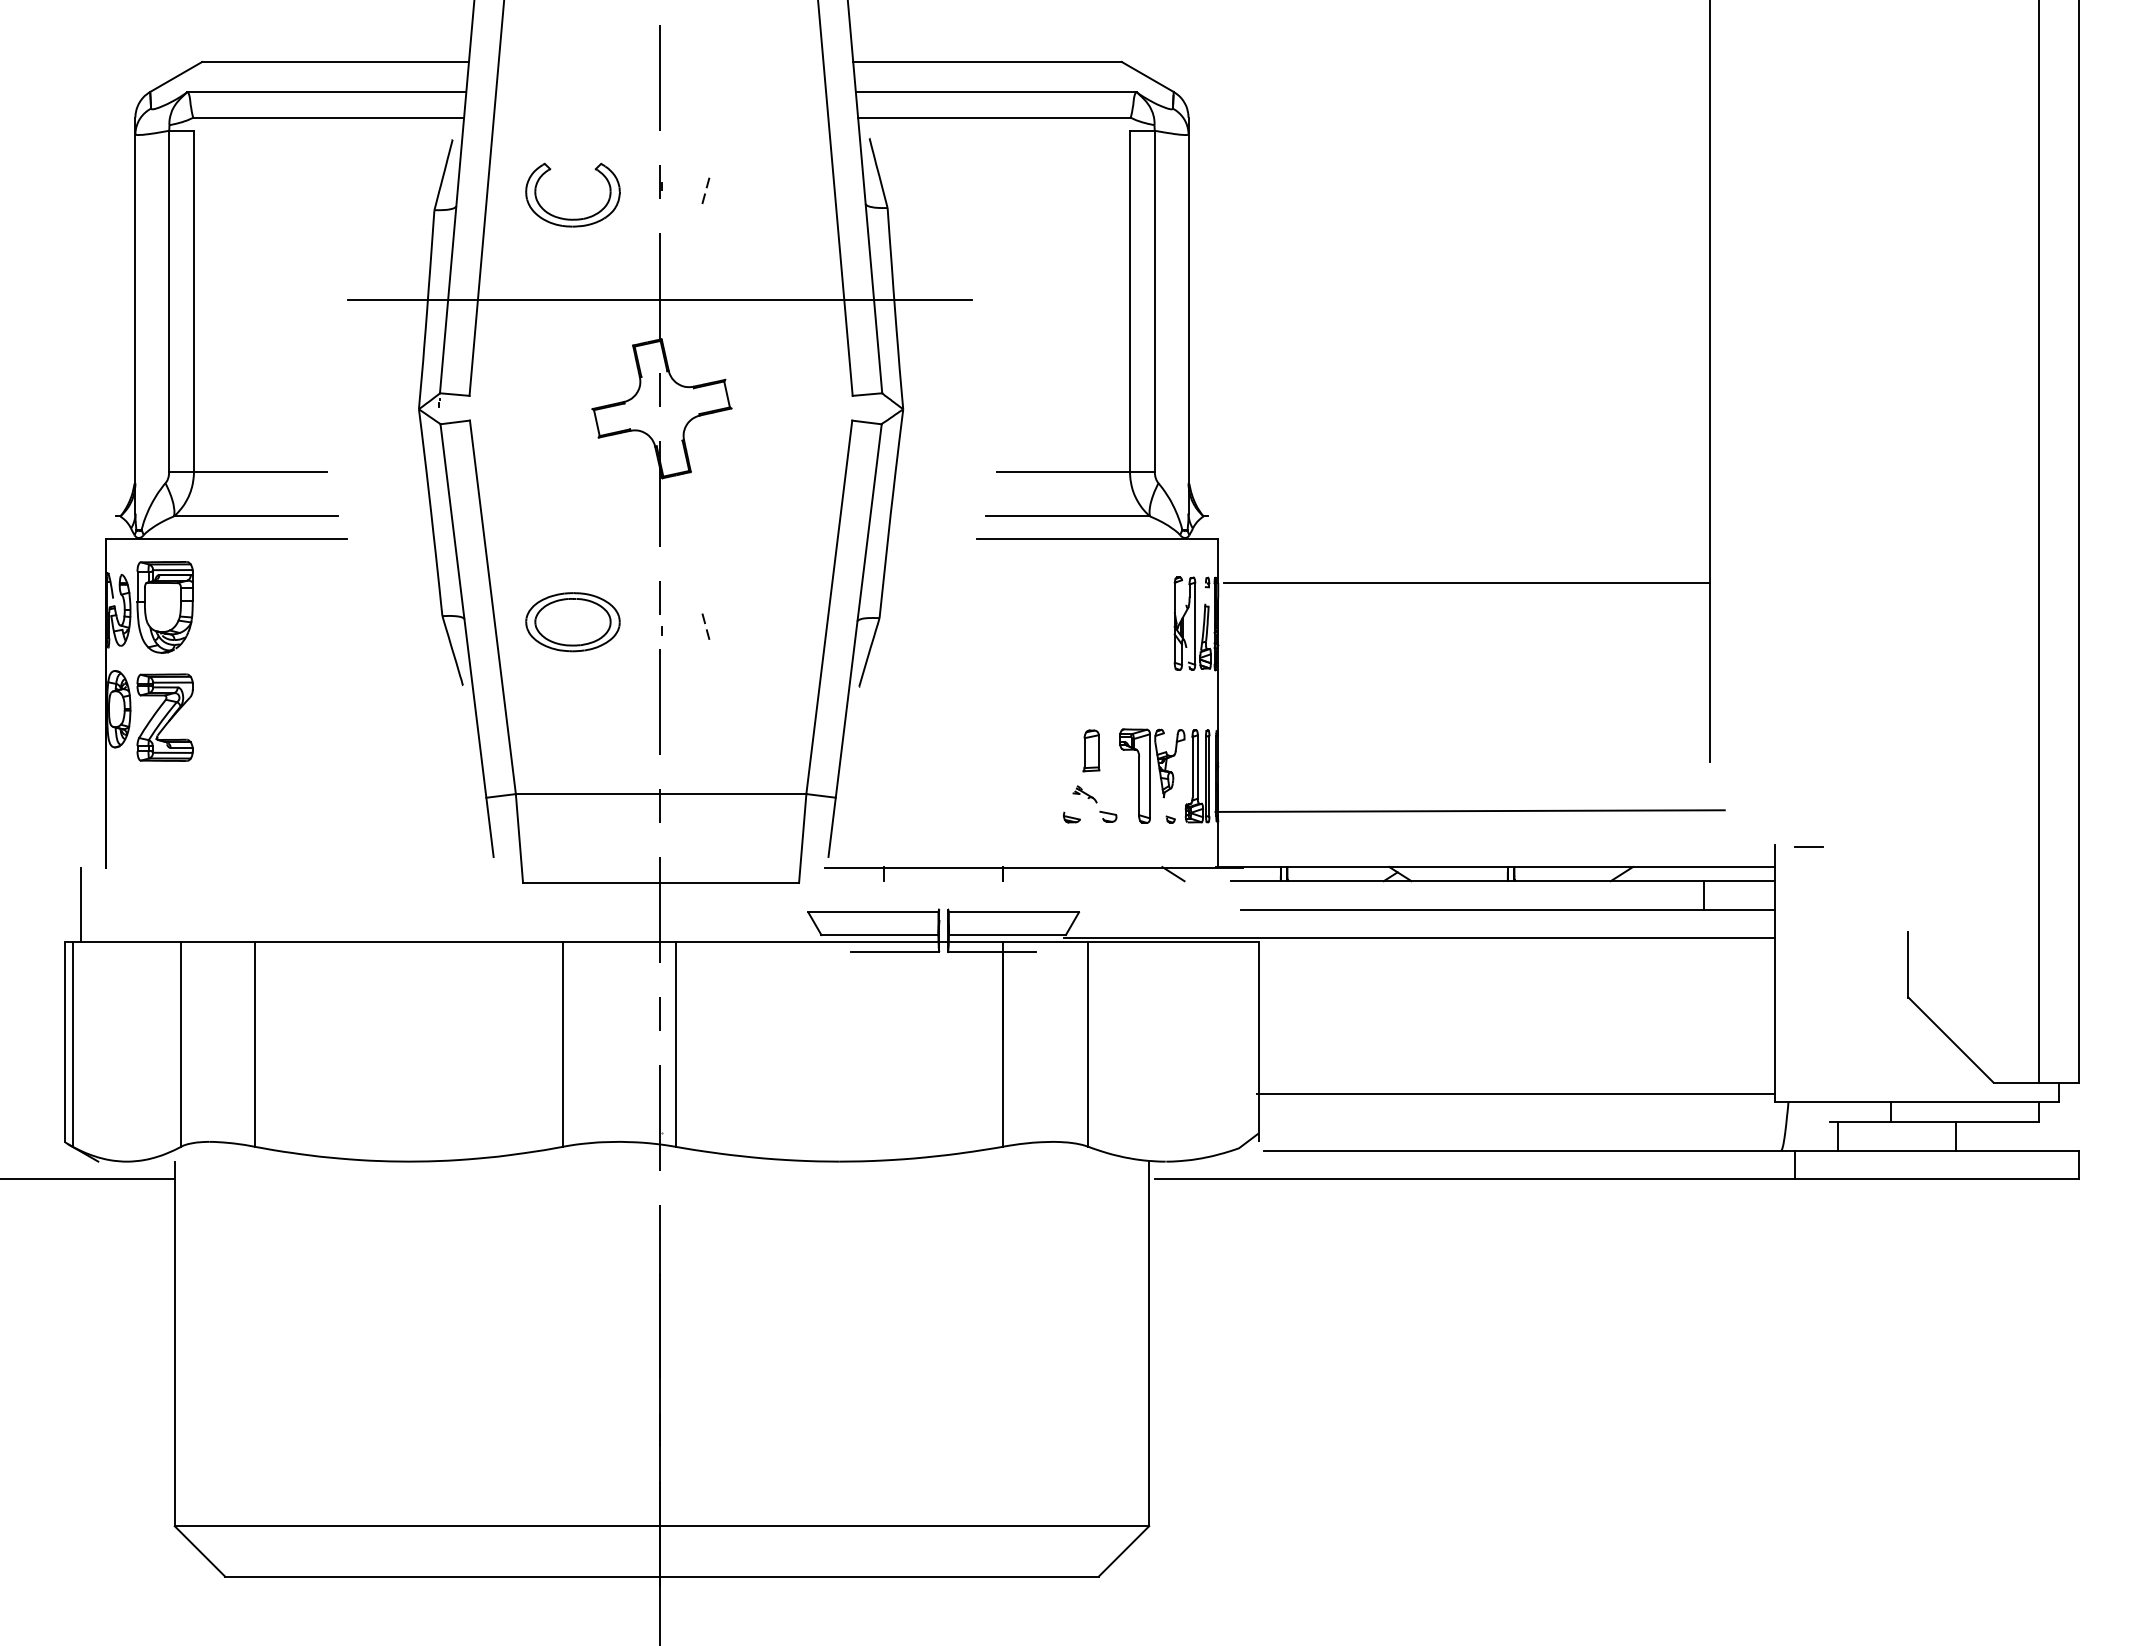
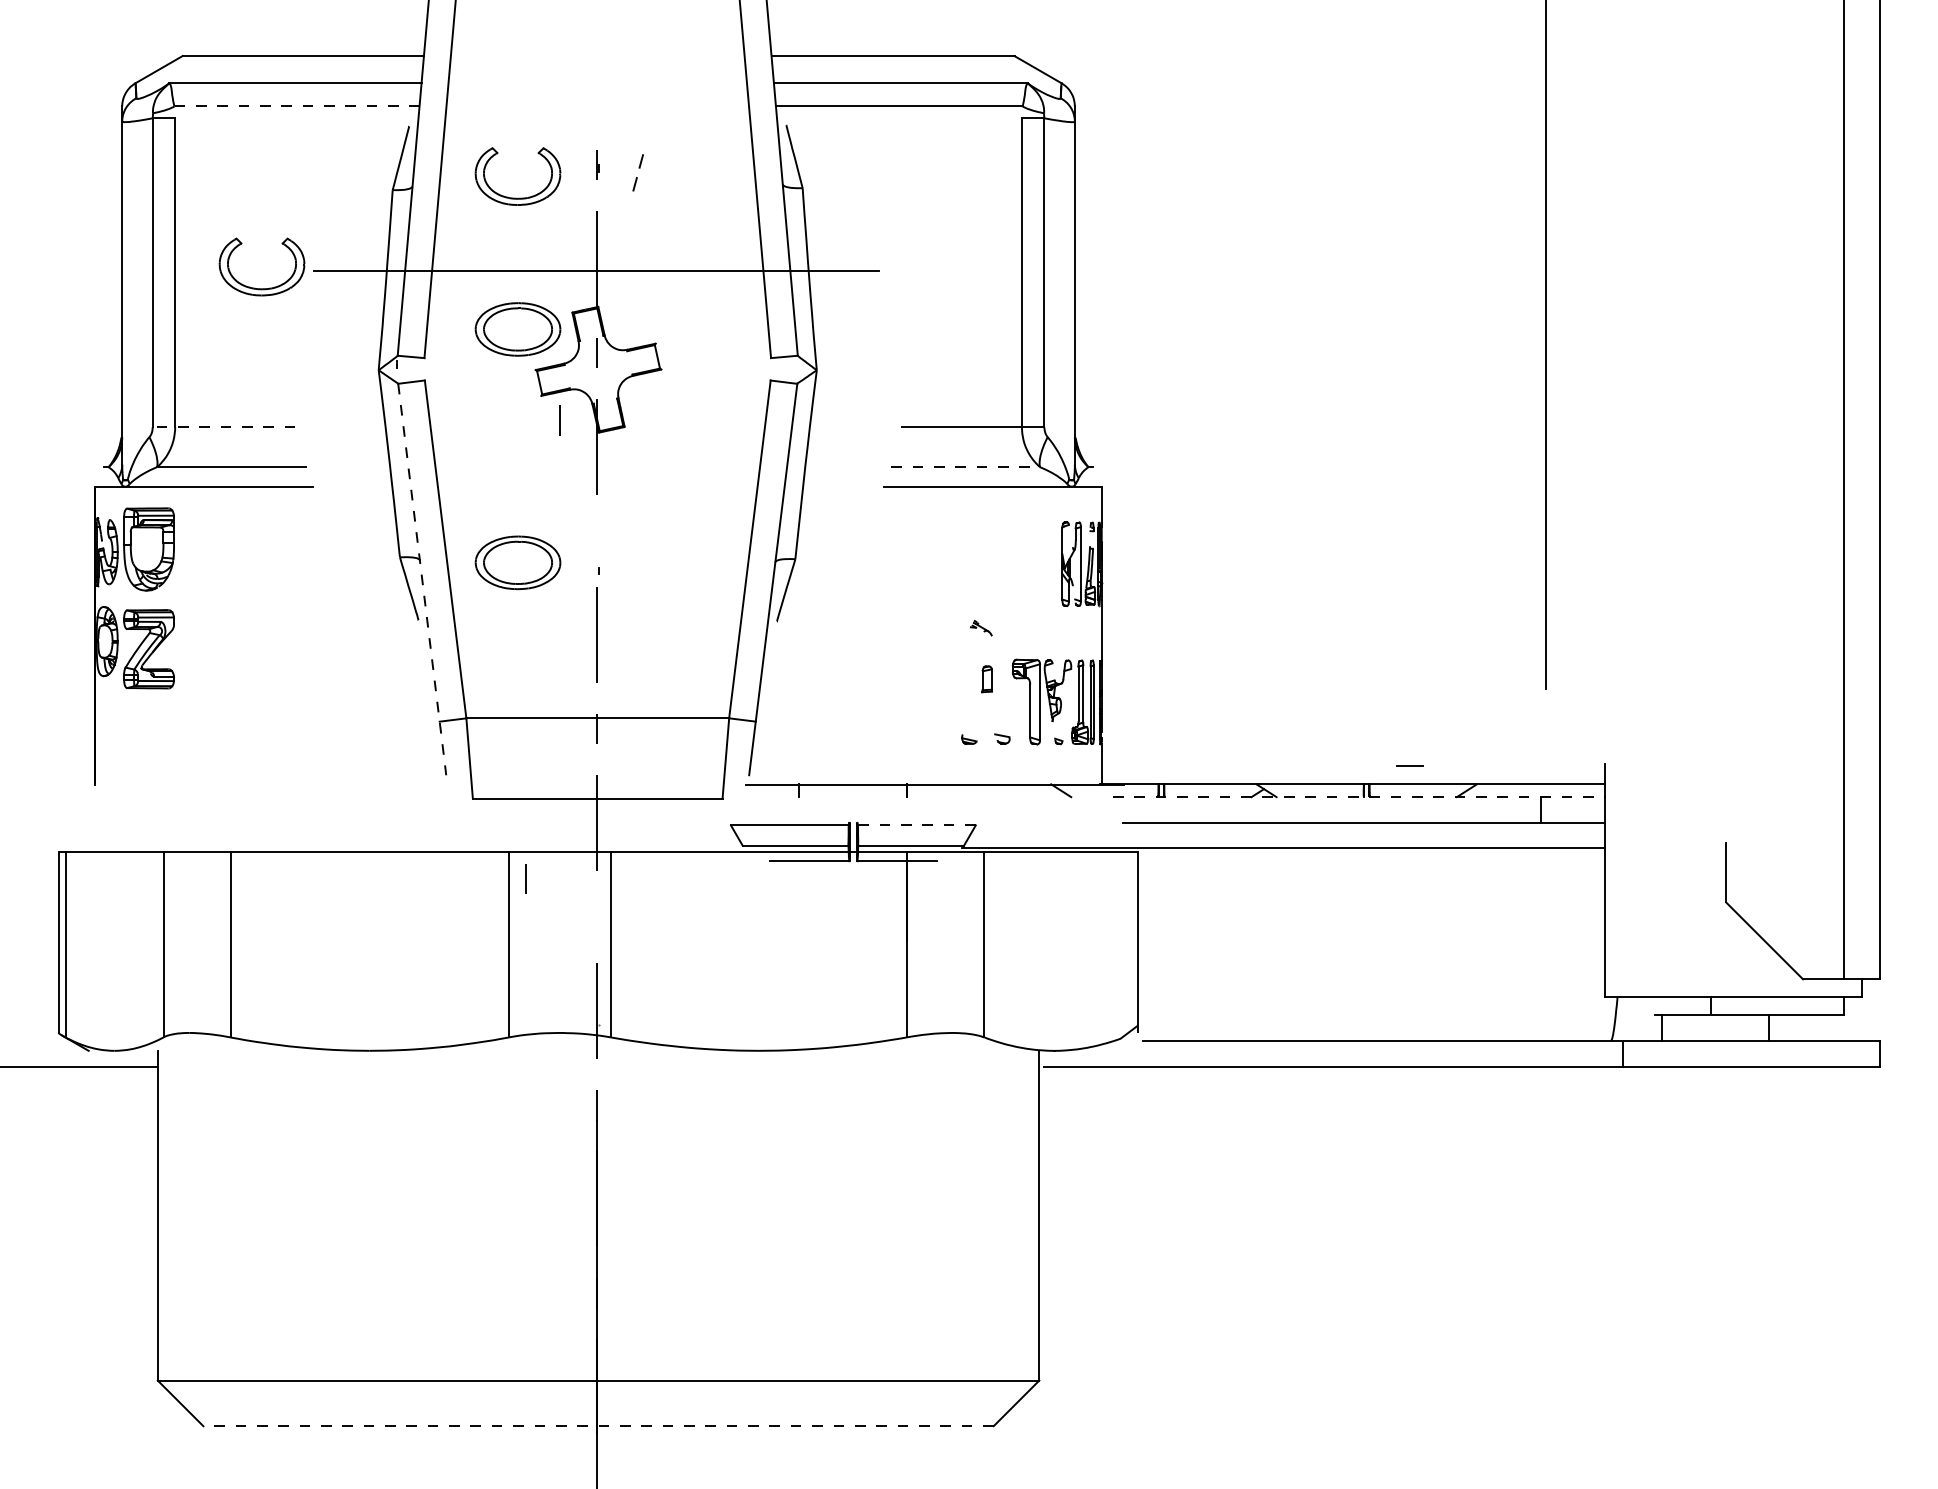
line: (659, 77) -> (596, 70), removed
line: (329, 117) -> (297, 106), solid -> dashed
part: (705, 190) -> (637, 172), size x1.6
part: (289, 318) -> (261, 288), added
part: (572, 364) -> (517, 329), added
line: (248, 472) -> (224, 427), solid -> dashed
line: (1068, 516) -> (966, 467), solid -> dashed
line: (1466, 583) -> (1326, 527), removed
line: (659, 597) -> (559, 420), moved
part: (705, 626) -> (637, 566), removed
line: (467, 641) -> (422, 580), solid -> dashed
part: (1091, 750) -> (987, 678), size x0.7
part: (1084, 794) -> (980, 628), moved
line: (1469, 810) -> (1329, 733), removed
line: (1808, 846) -> (1409, 765), moved
line: (1503, 881) -> (1359, 797), solid -> dashed
line: (80, 905) -> (72, 819), removed
line: (1013, 912) -> (916, 825), solid -> dashed
line: (659, 1013) -> (525, 878), moved
line: (1515, 1093) -> (1370, 989), removed
line: (661, 1576) -> (598, 1426), solid -> dashed

